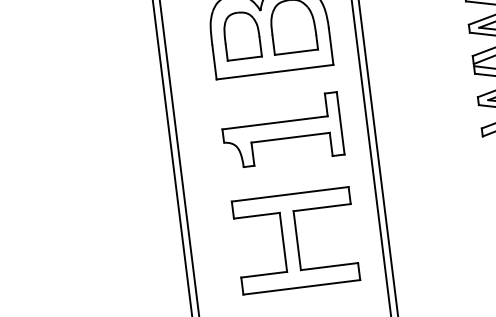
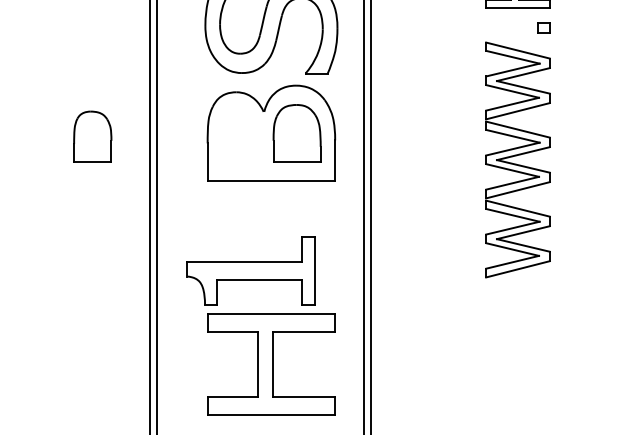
part: (241, 35) -> (92, 136), moved
part: (281, 129) -> (250, 270), moved

